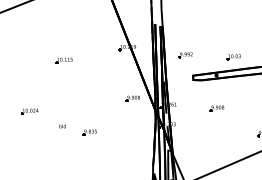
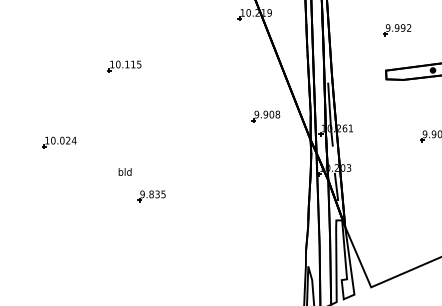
part: (185, 55) -> (396, 30), moved
part: (63, 60) -> (122, 66), moved
part: (89, 132) -> (150, 196), moved

